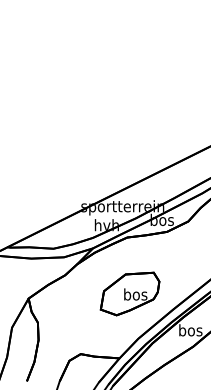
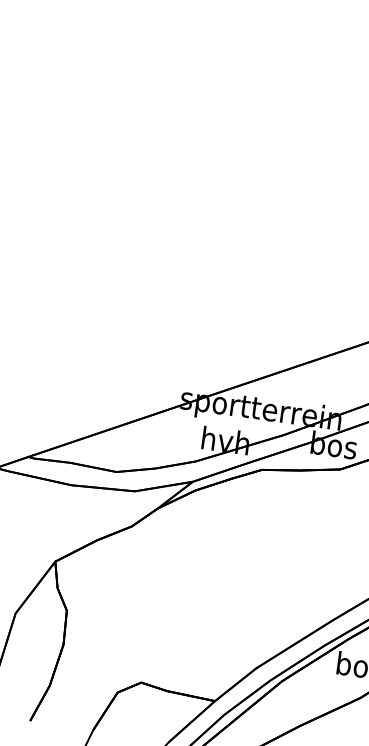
part: (129, 293) -> (251, 578), removed

